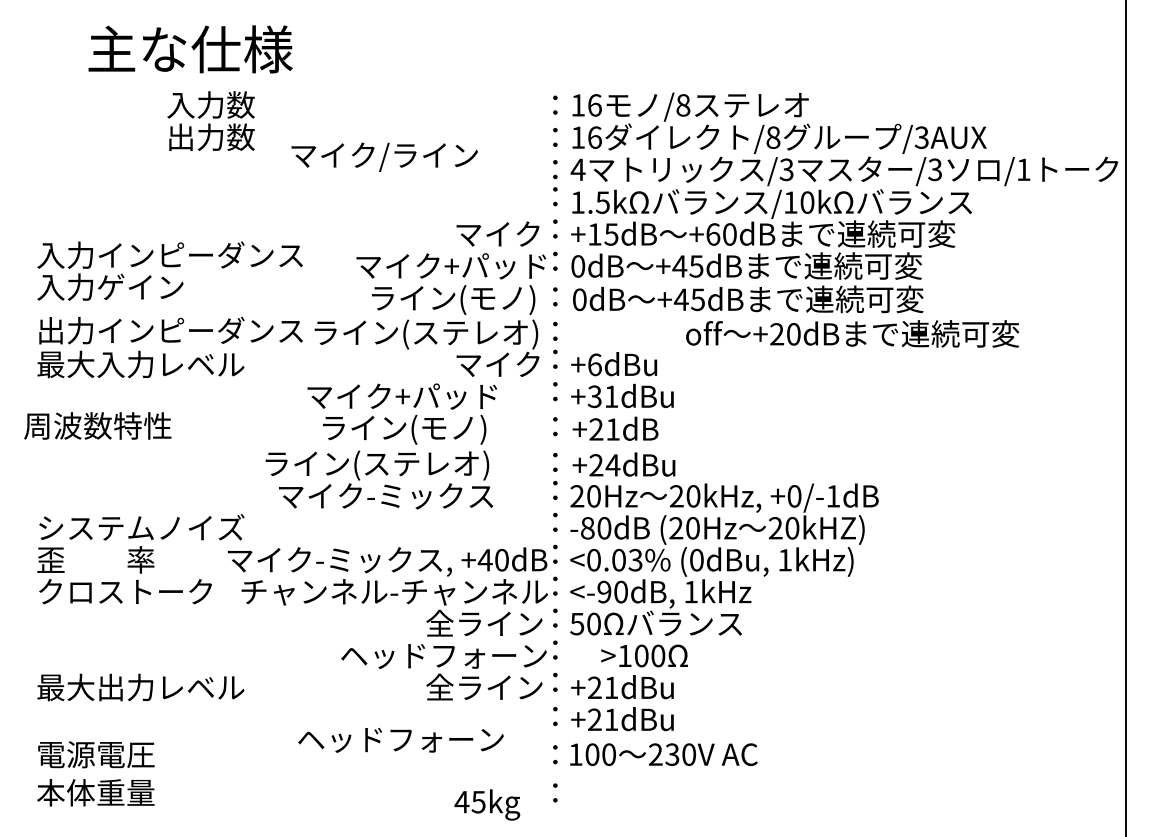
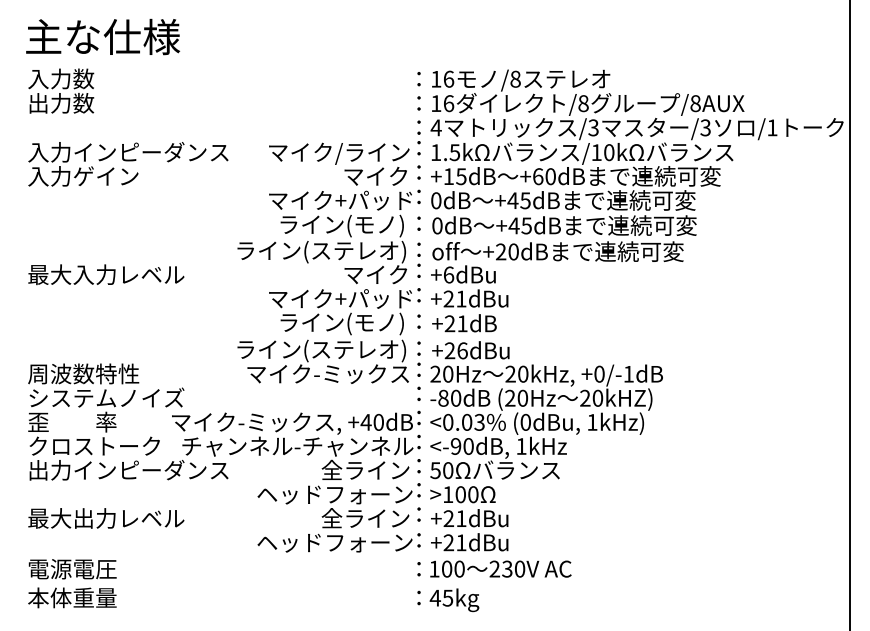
text: (190, 49) -> (103, 37), moved
text: (210, 120) -> (60, 90), moved
text: (921, 137) -> (695, 103), /3AUX -> /8AUX
text: (384, 156) -> (339, 153), moved
text: (169, 270) -> (127, 163), moved
text: (170, 330) -> (128, 470), moved
text: (852, 333) -> (557, 251), moved
text: (594, 397) -> (448, 299), +31dBu -> +21dBu
text: (97, 425) -> (83, 373), moved
text: (380, 446) -> (324, 336), moved
text: (612, 465) -> (462, 350), +24dBu -> +26dBu
text: (644, 655) -> (462, 494), moved
text: (400, 740) -> (334, 543), moved
text: (487, 804) -> (454, 599), moved

